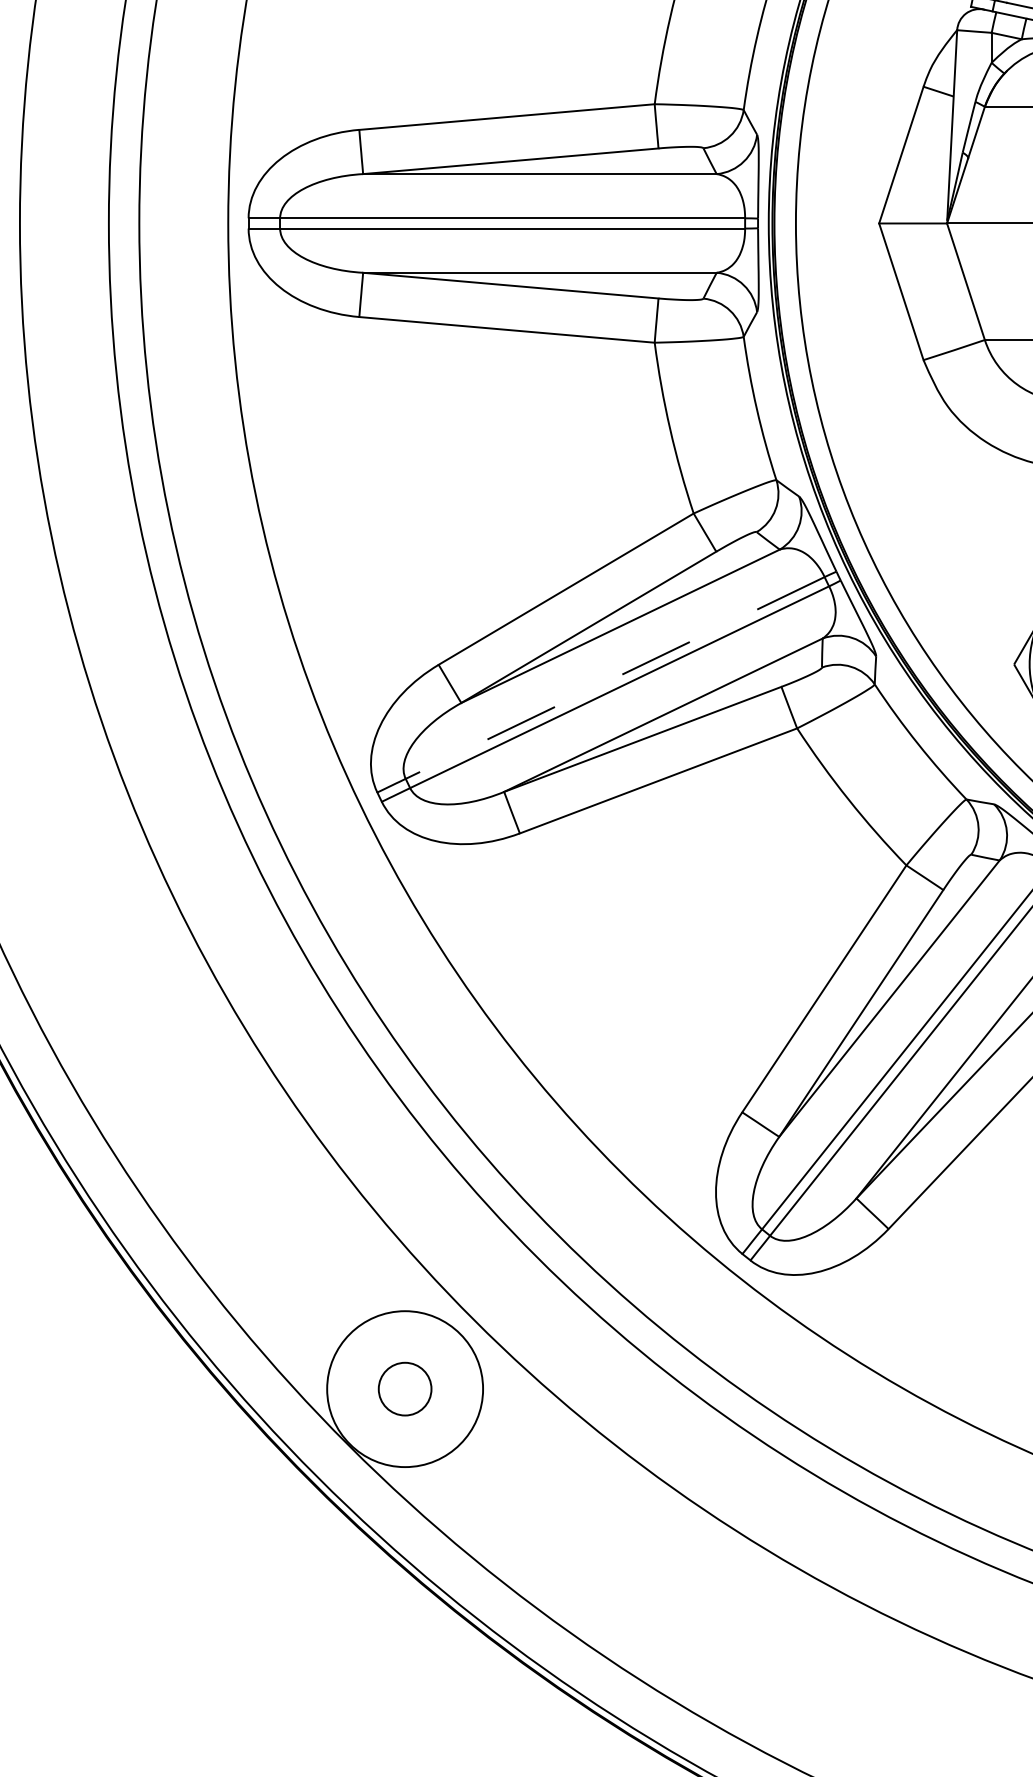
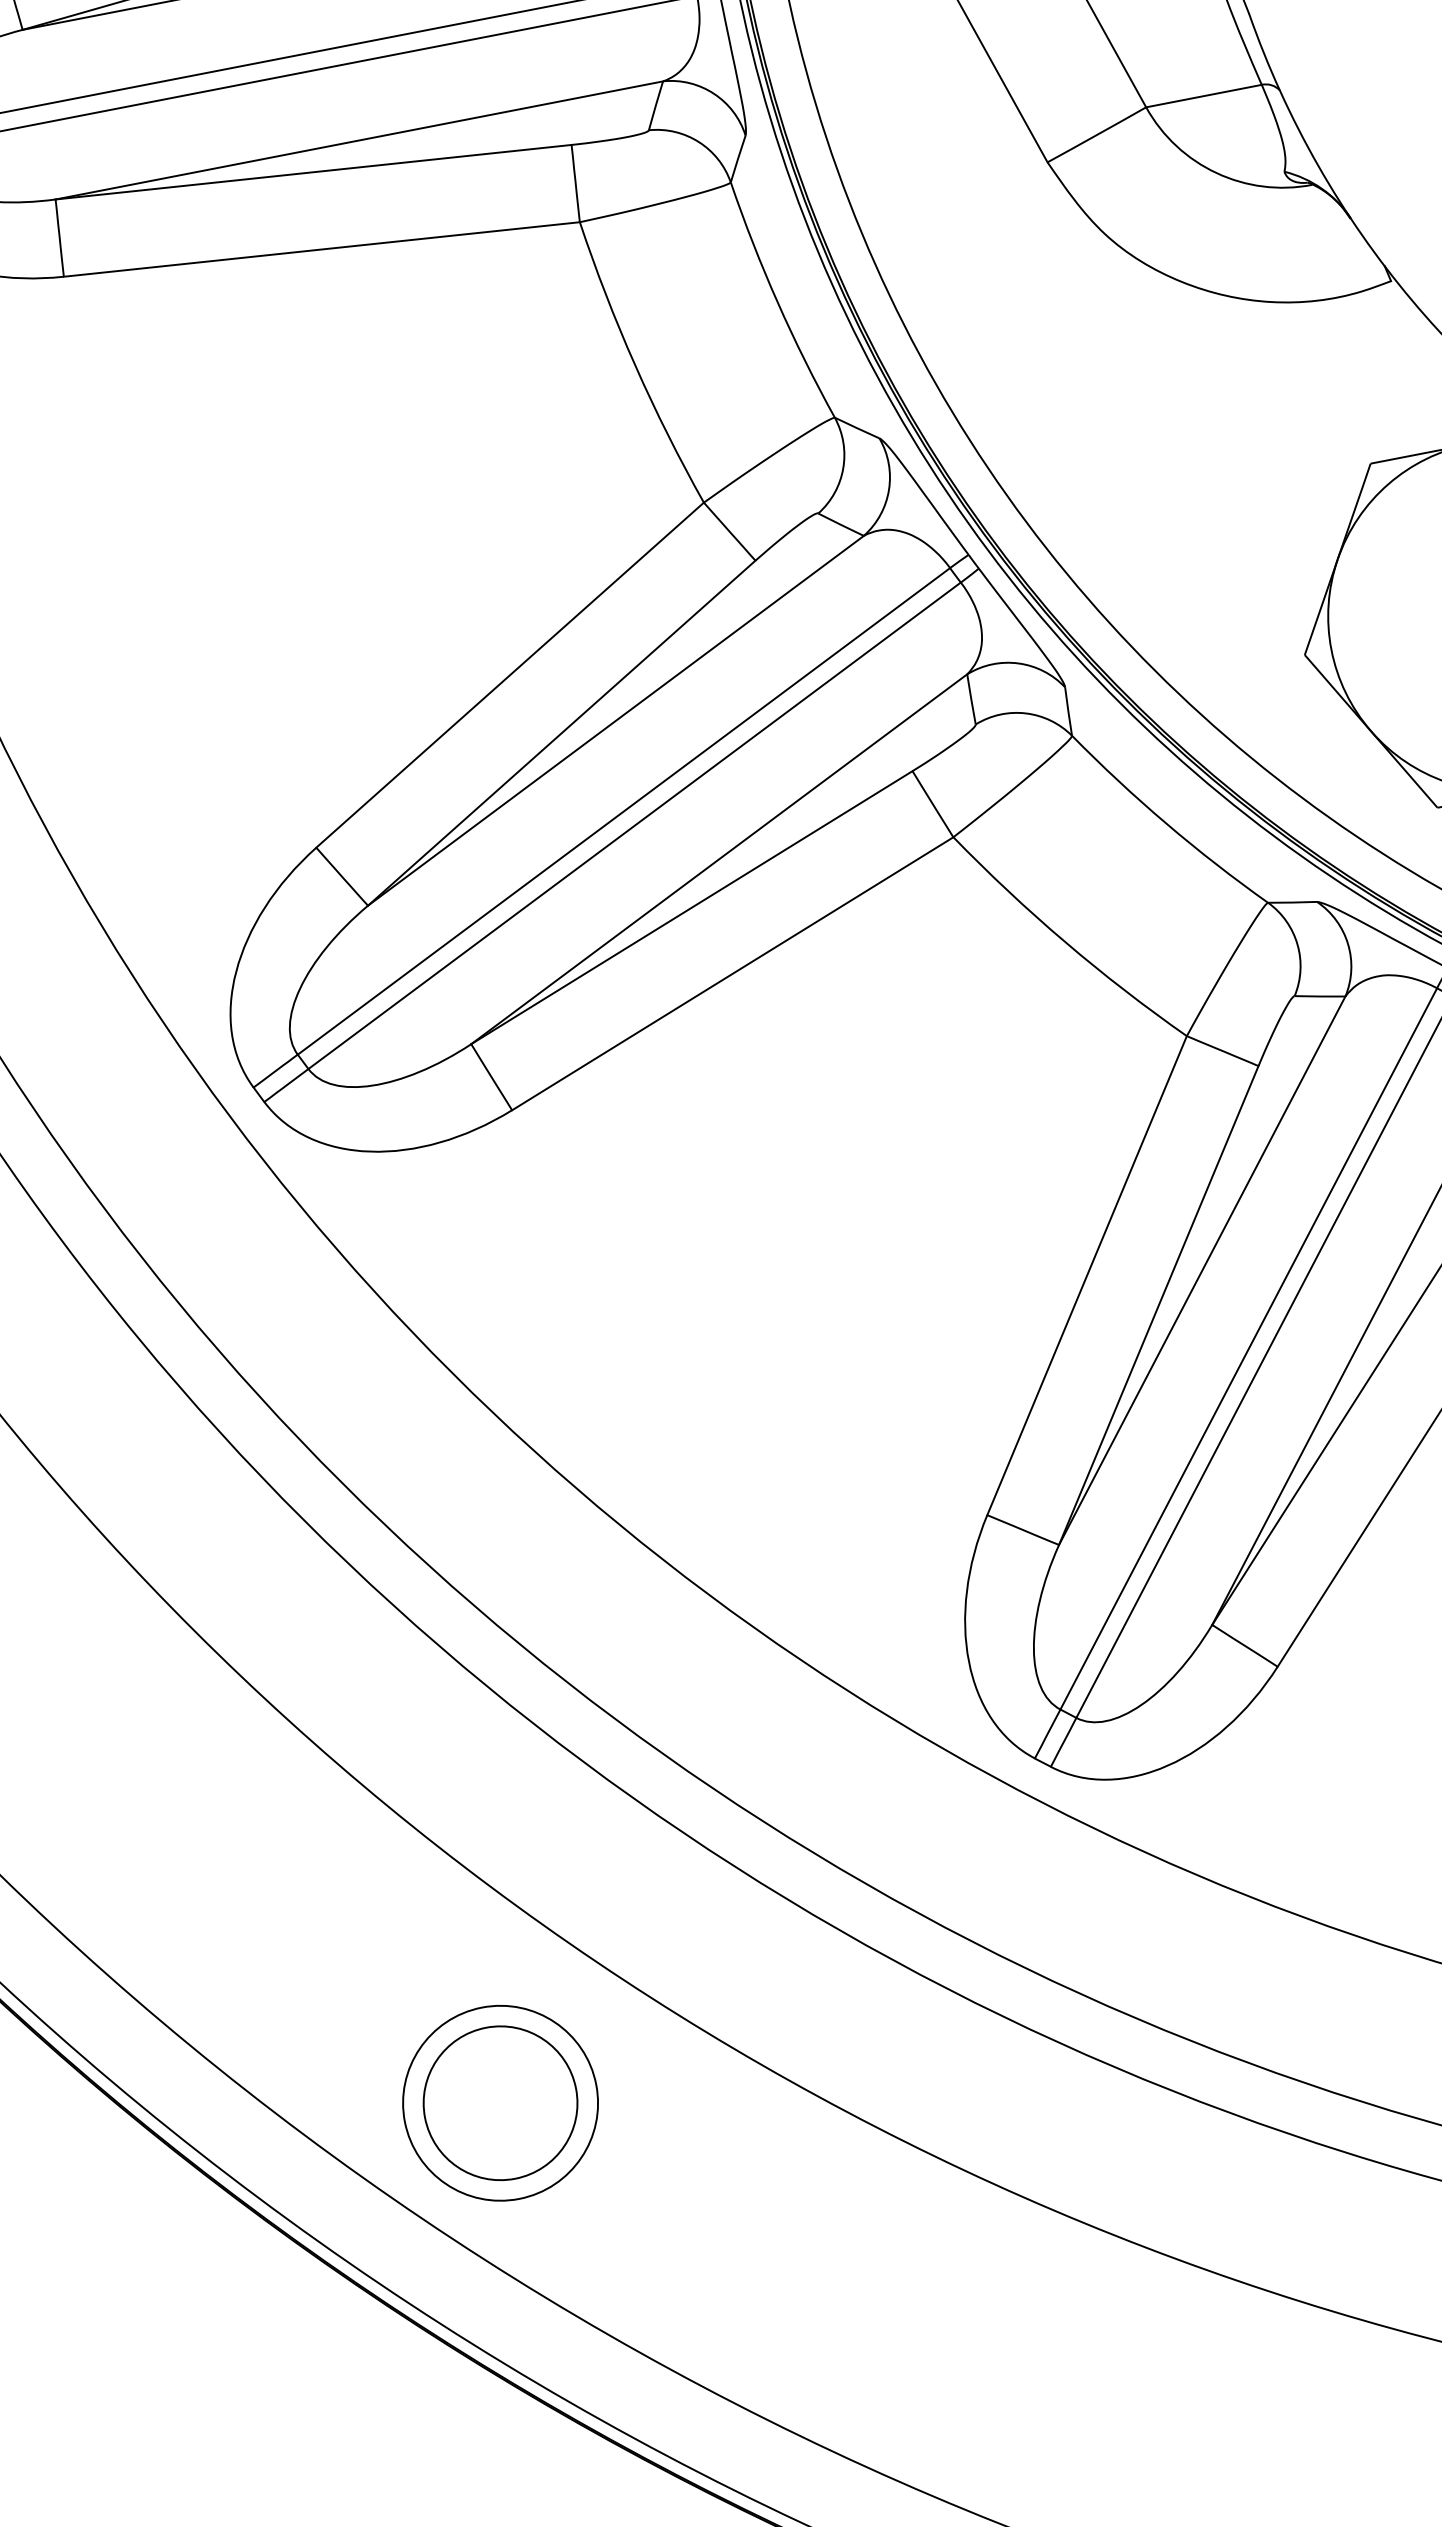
line: (615, 677) -> (624, 810), dashed -> solid
circle: (404, 1388) -> (499, 2102), size x0.71
circle: (405, 1389) -> (501, 2103), size x1.67

